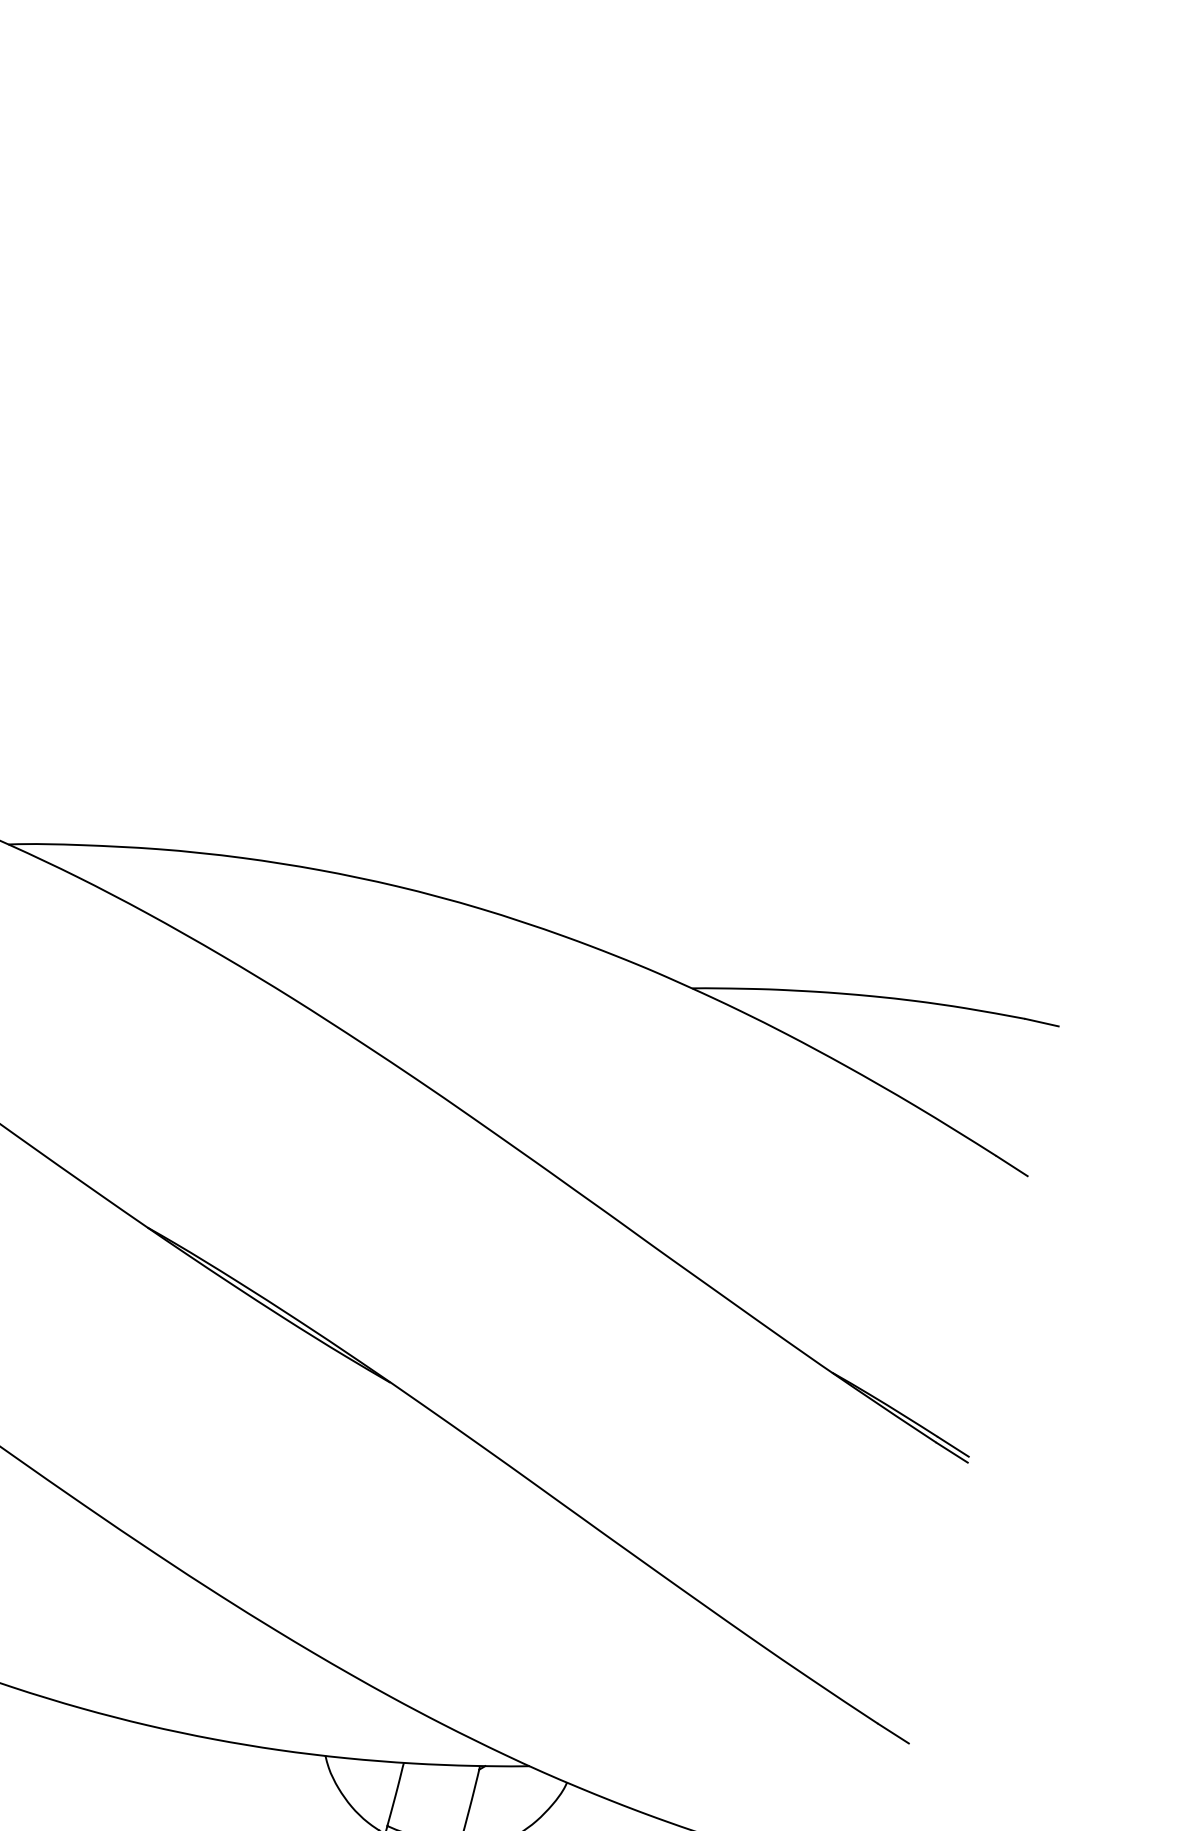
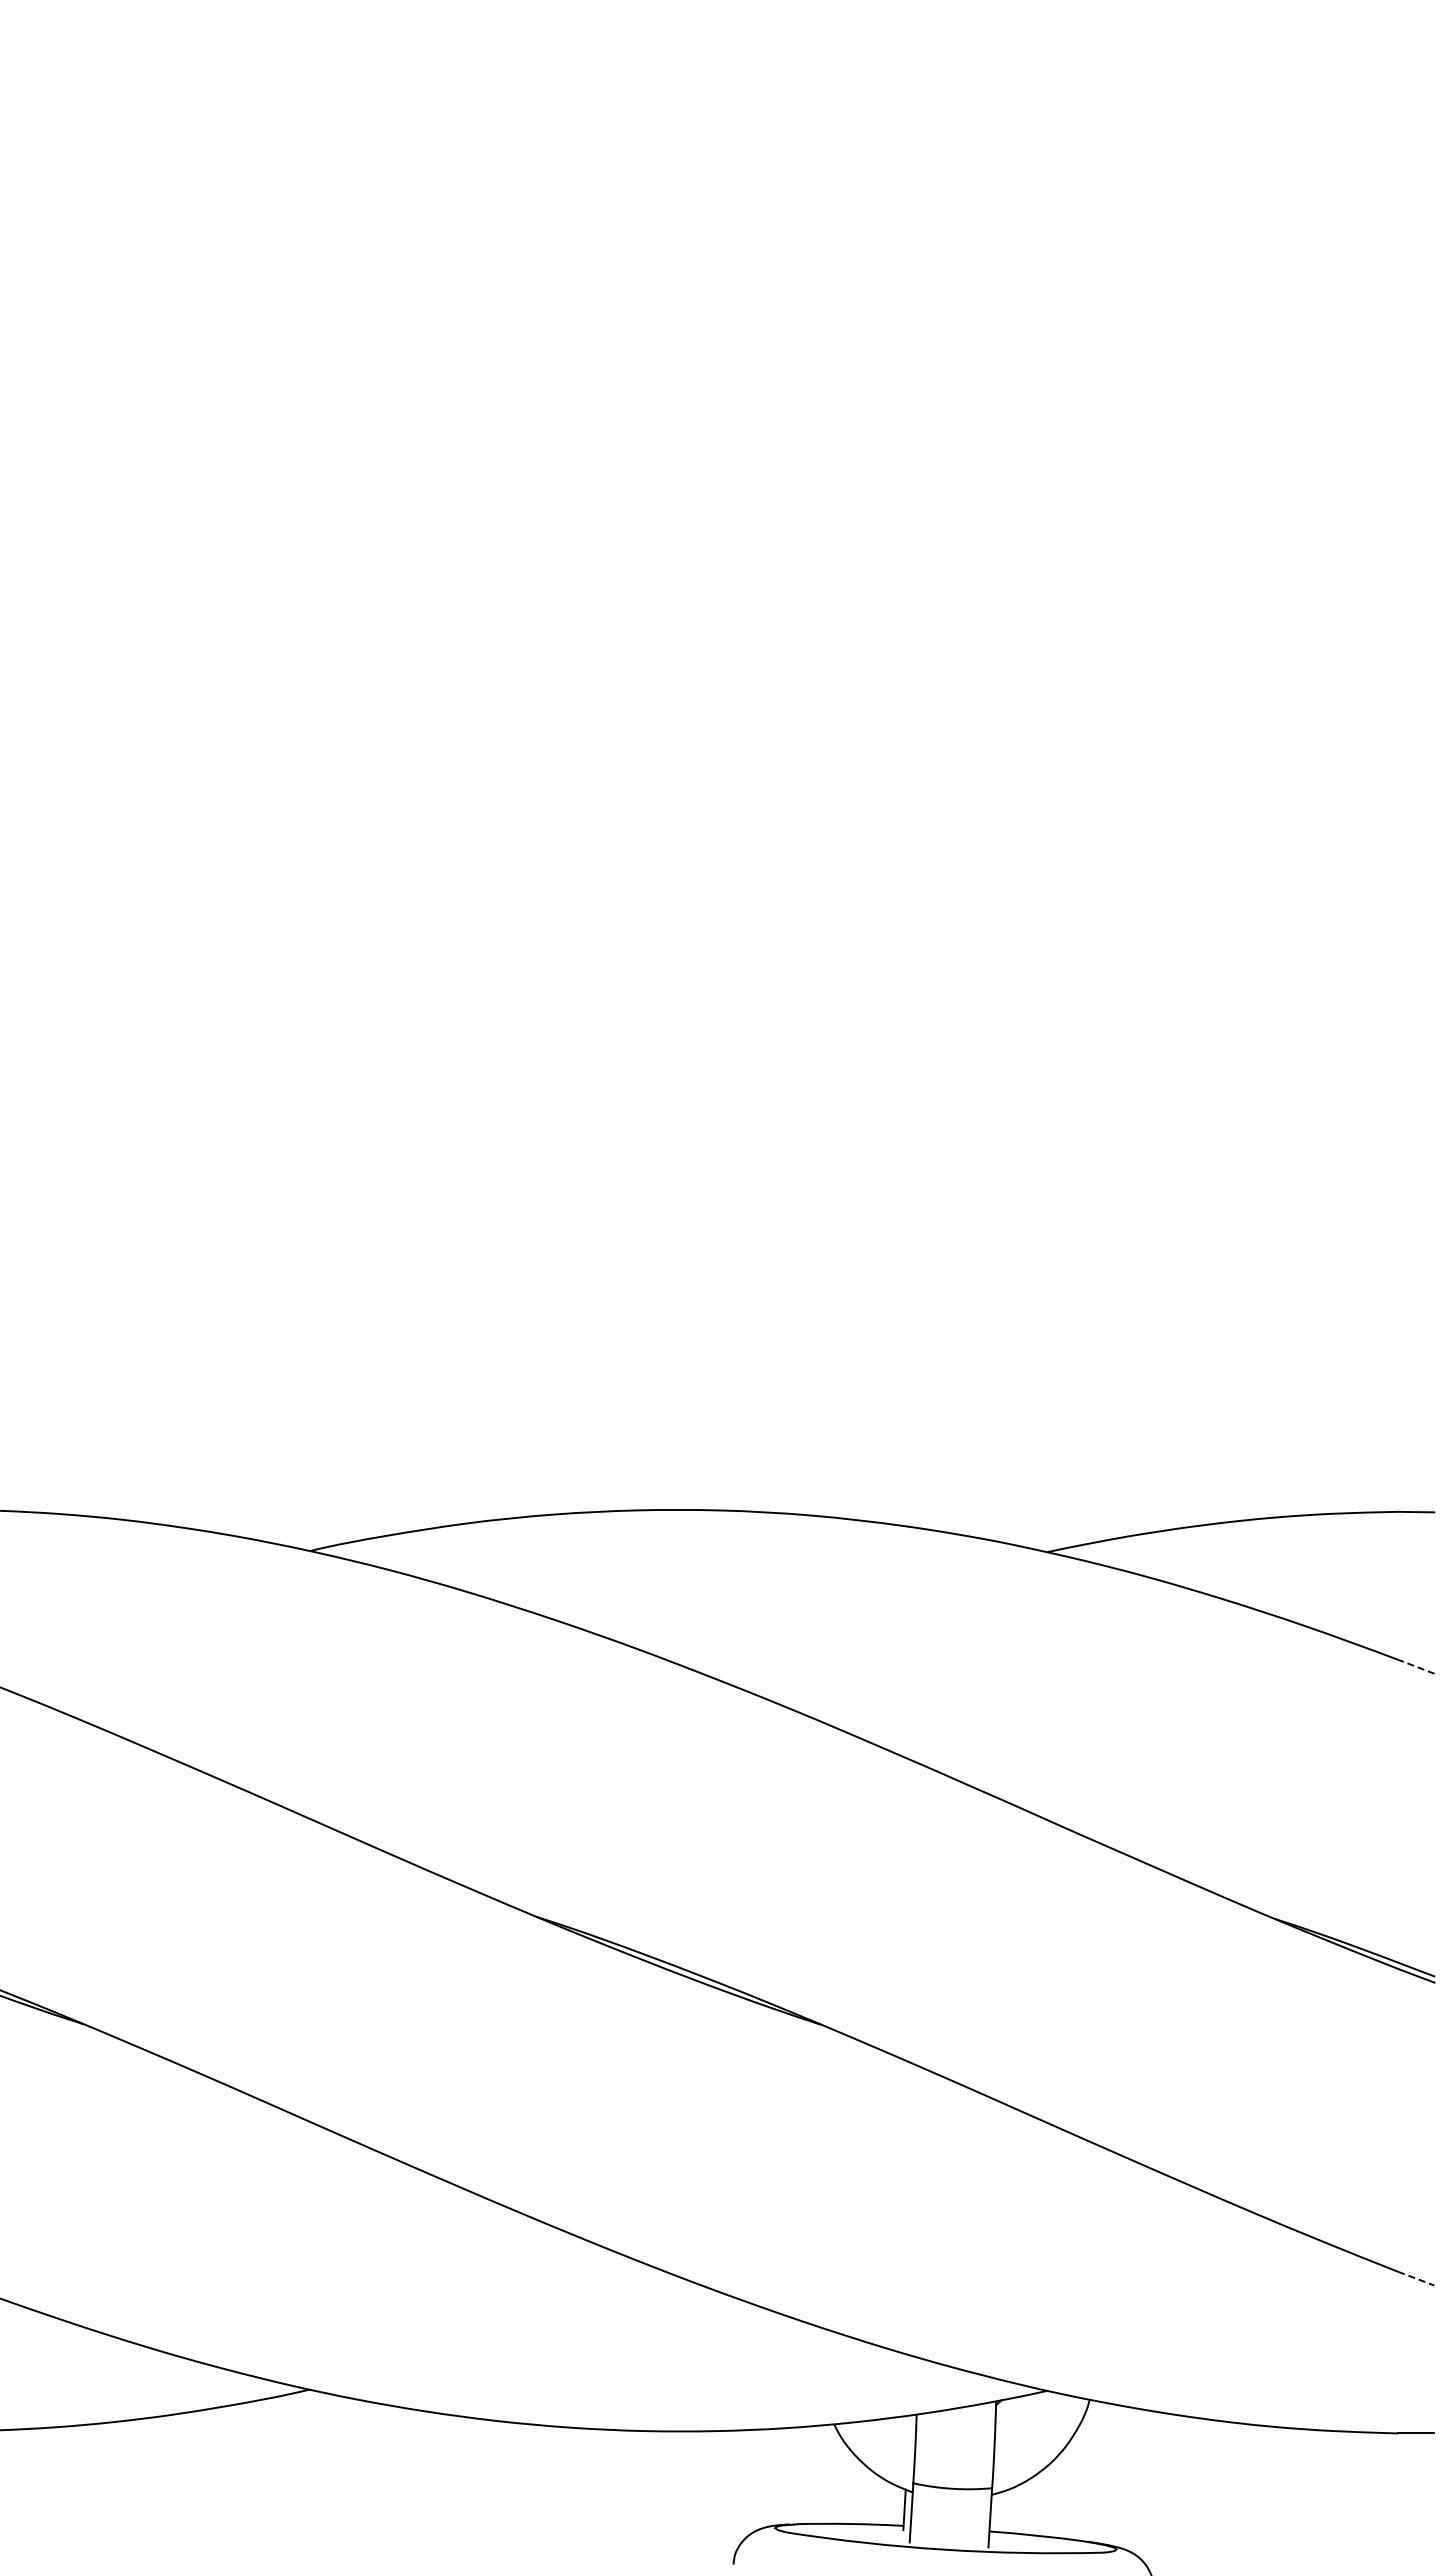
line: (1011, 1165) -> (1415, 1666), solid -> dashed
line: (893, 1733) -> (1416, 2278), solid -> dashed

